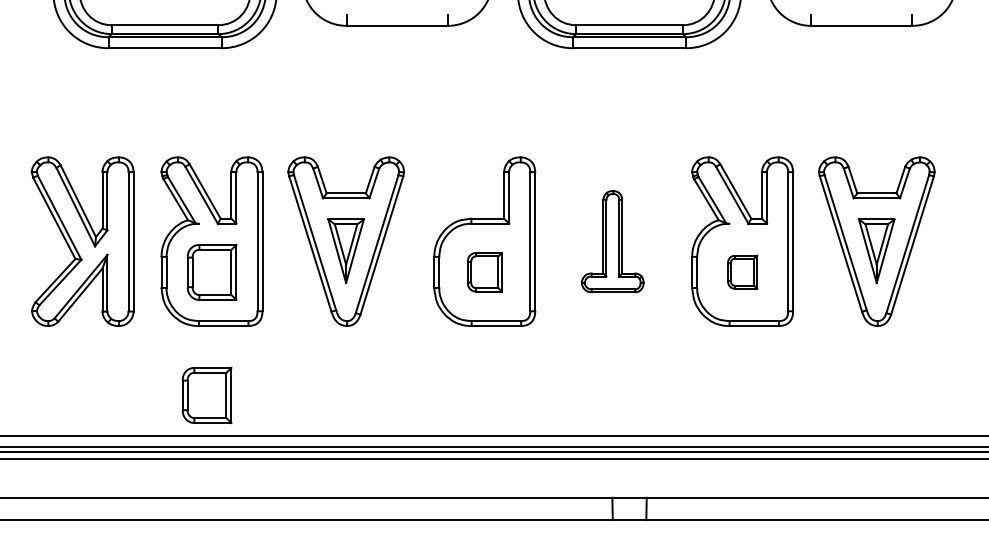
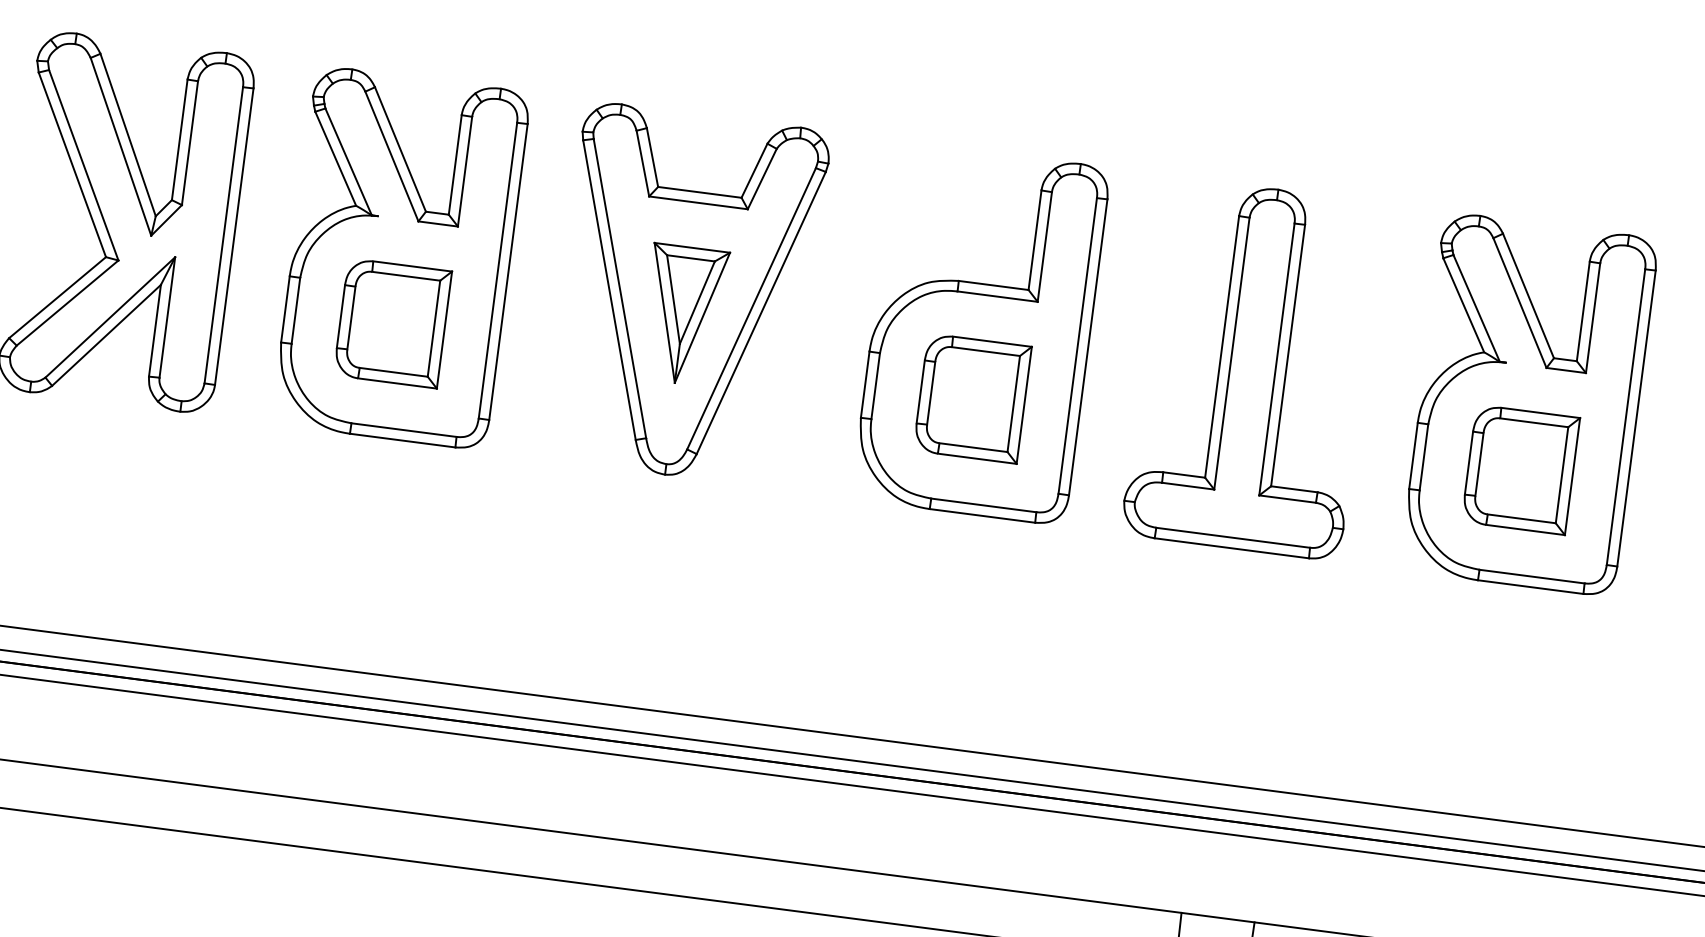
part: (612, 241) -> (1252, 368), size x1.67
part: (484, 271) -> (972, 396), size x1.43
part: (742, 271) -> (1520, 467), size x1.67
part: (206, 394) -> (347, 581), removed

